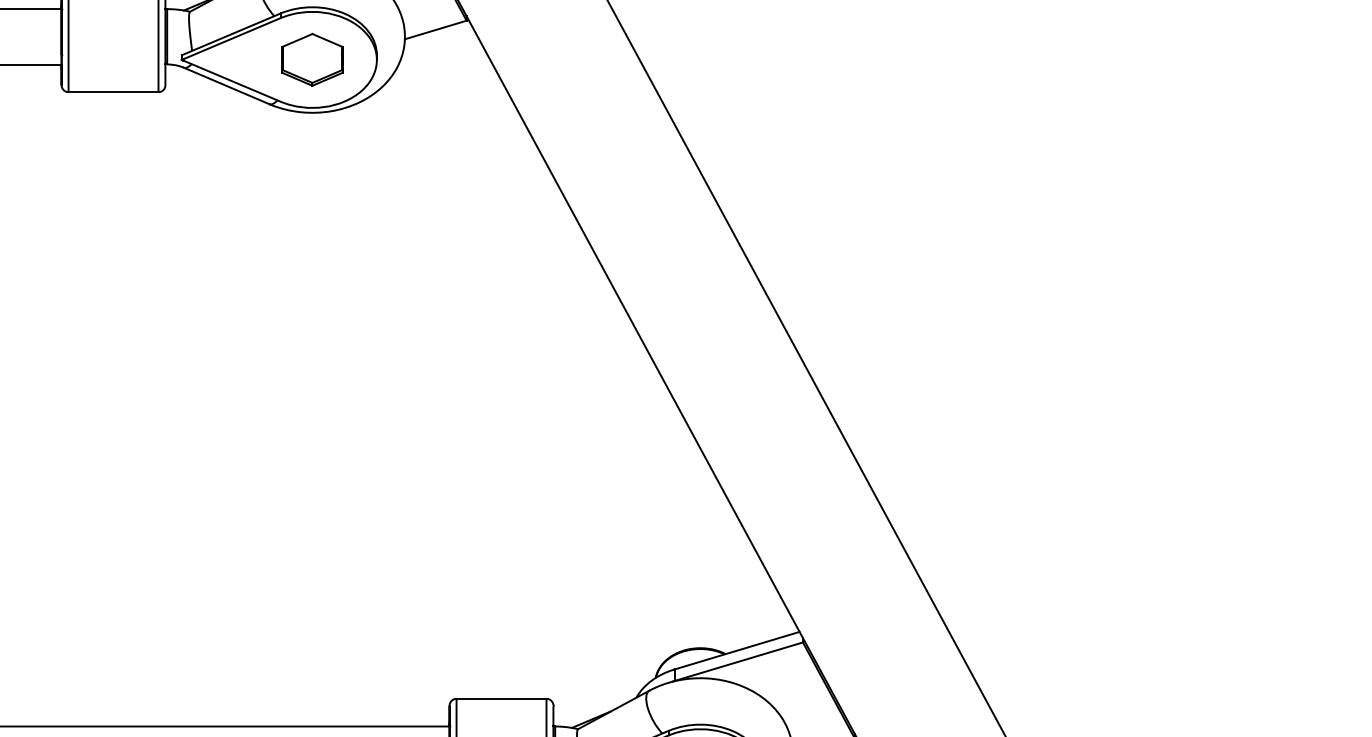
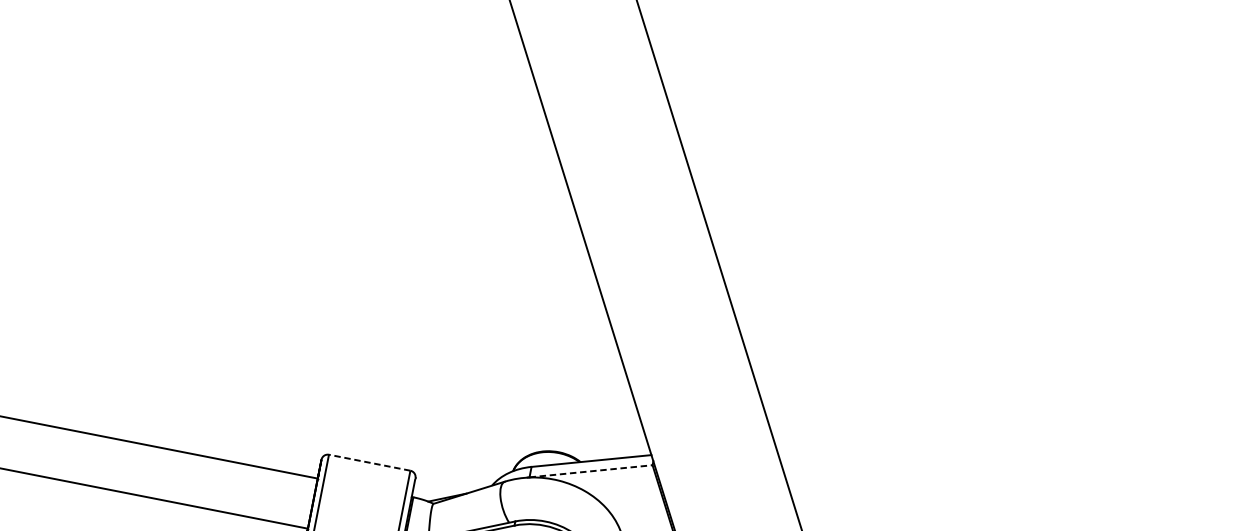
line: (739, 661) -> (591, 471), solid -> dashed
line: (501, 698) -> (369, 462), solid -> dashed

